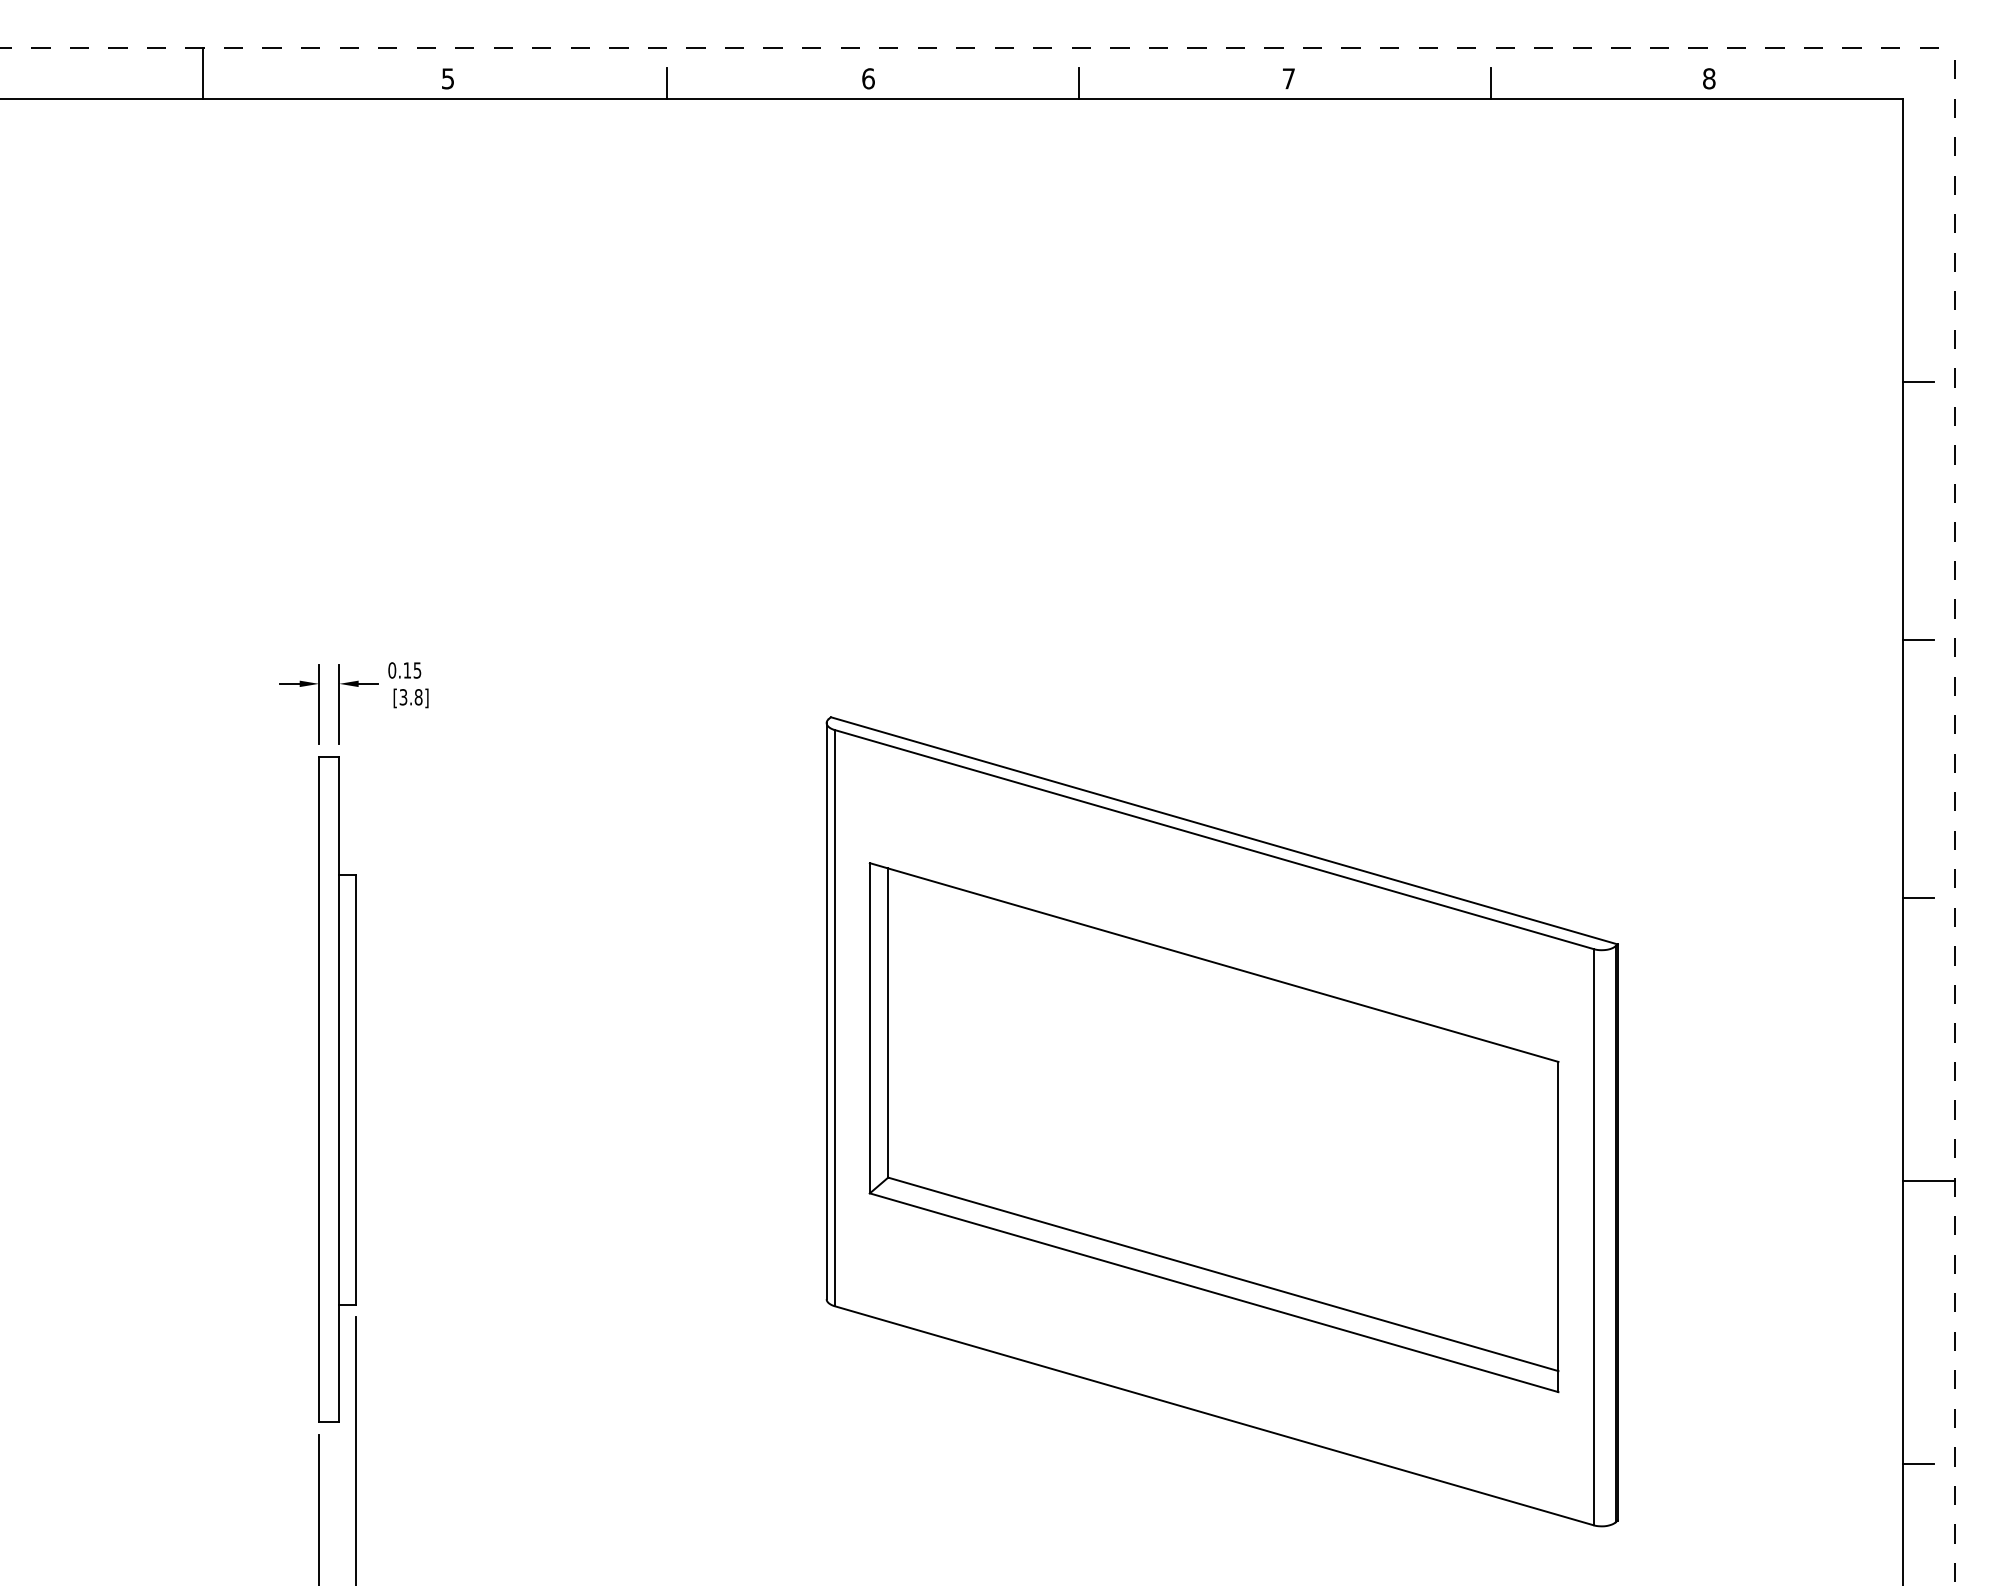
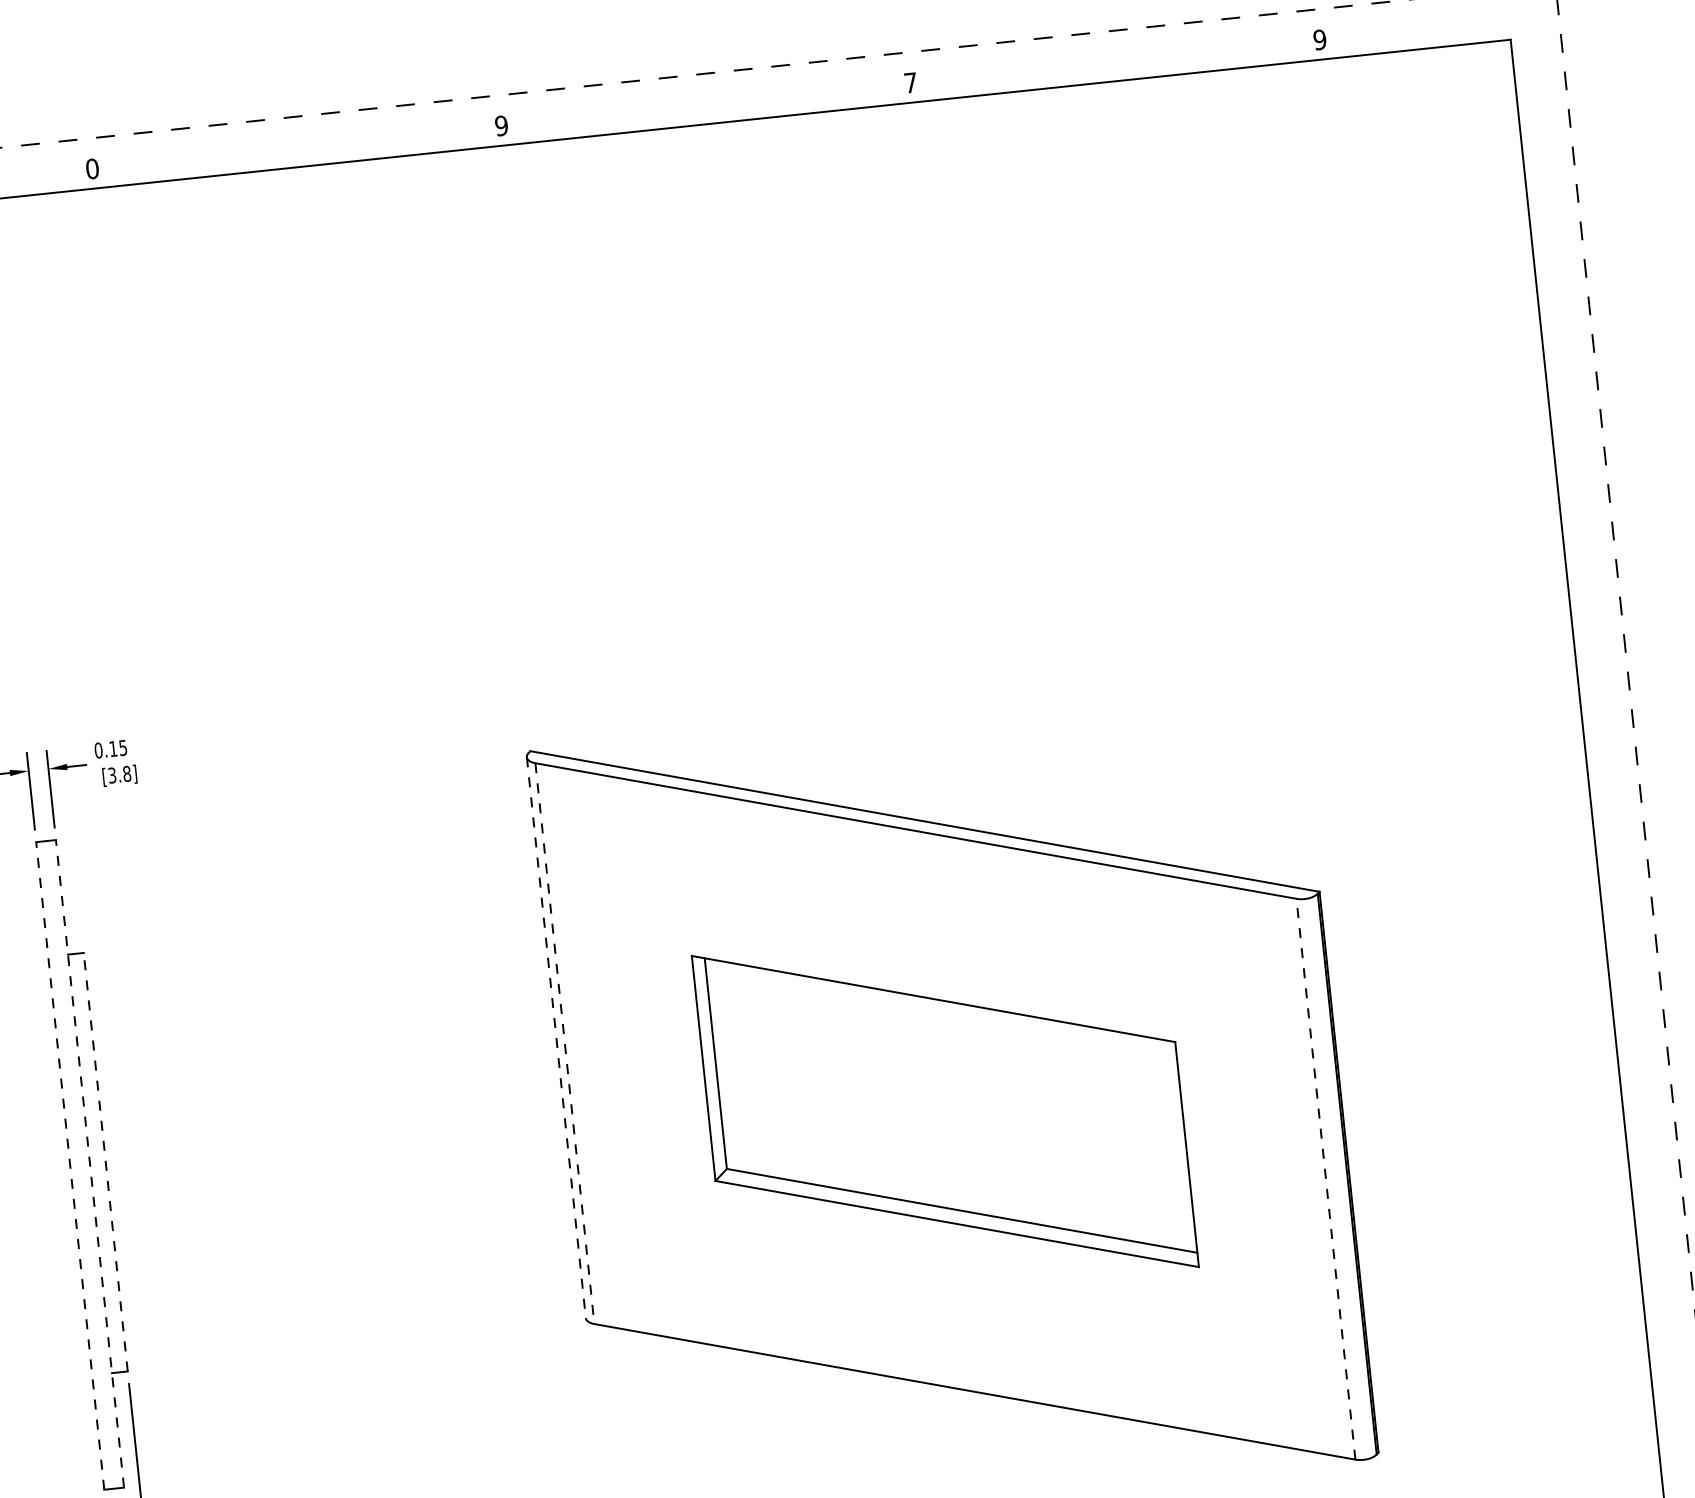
text: (447, 78) -> (91, 168), 5 -> 0
text: (868, 78) -> (501, 125), 6 -> 9
text: (1708, 78) -> (1319, 39), 8 -> 9
line: (666, 83) -> (305, 151), removed
line: (1078, 83) -> (706, 108), removed
line: (1490, 83) -> (1107, 66), removed
line: (1918, 382) -> (1554, 314), removed
line: (1918, 639) -> (1581, 564), removed
line: (1918, 897) -> (1607, 815), removed
line: (826, 1011) -> (556, 1038), solid -> dashed
line: (834, 1018) -> (564, 1044), solid -> dashed
line: (319, 1089) -> (70, 1165), solid -> dashed
line: (339, 1089) -> (90, 1163), solid -> dashed
line: (355, 1089) -> (105, 1162), solid -> dashed
part: (1213, 1127) -> (944, 1111), size x0.7
line: (1928, 1180) -> (1646, 1089), removed
line: (1593, 1236) -> (1325, 1178), solid -> dashed
line: (1918, 1464) -> (1665, 1367), removed

